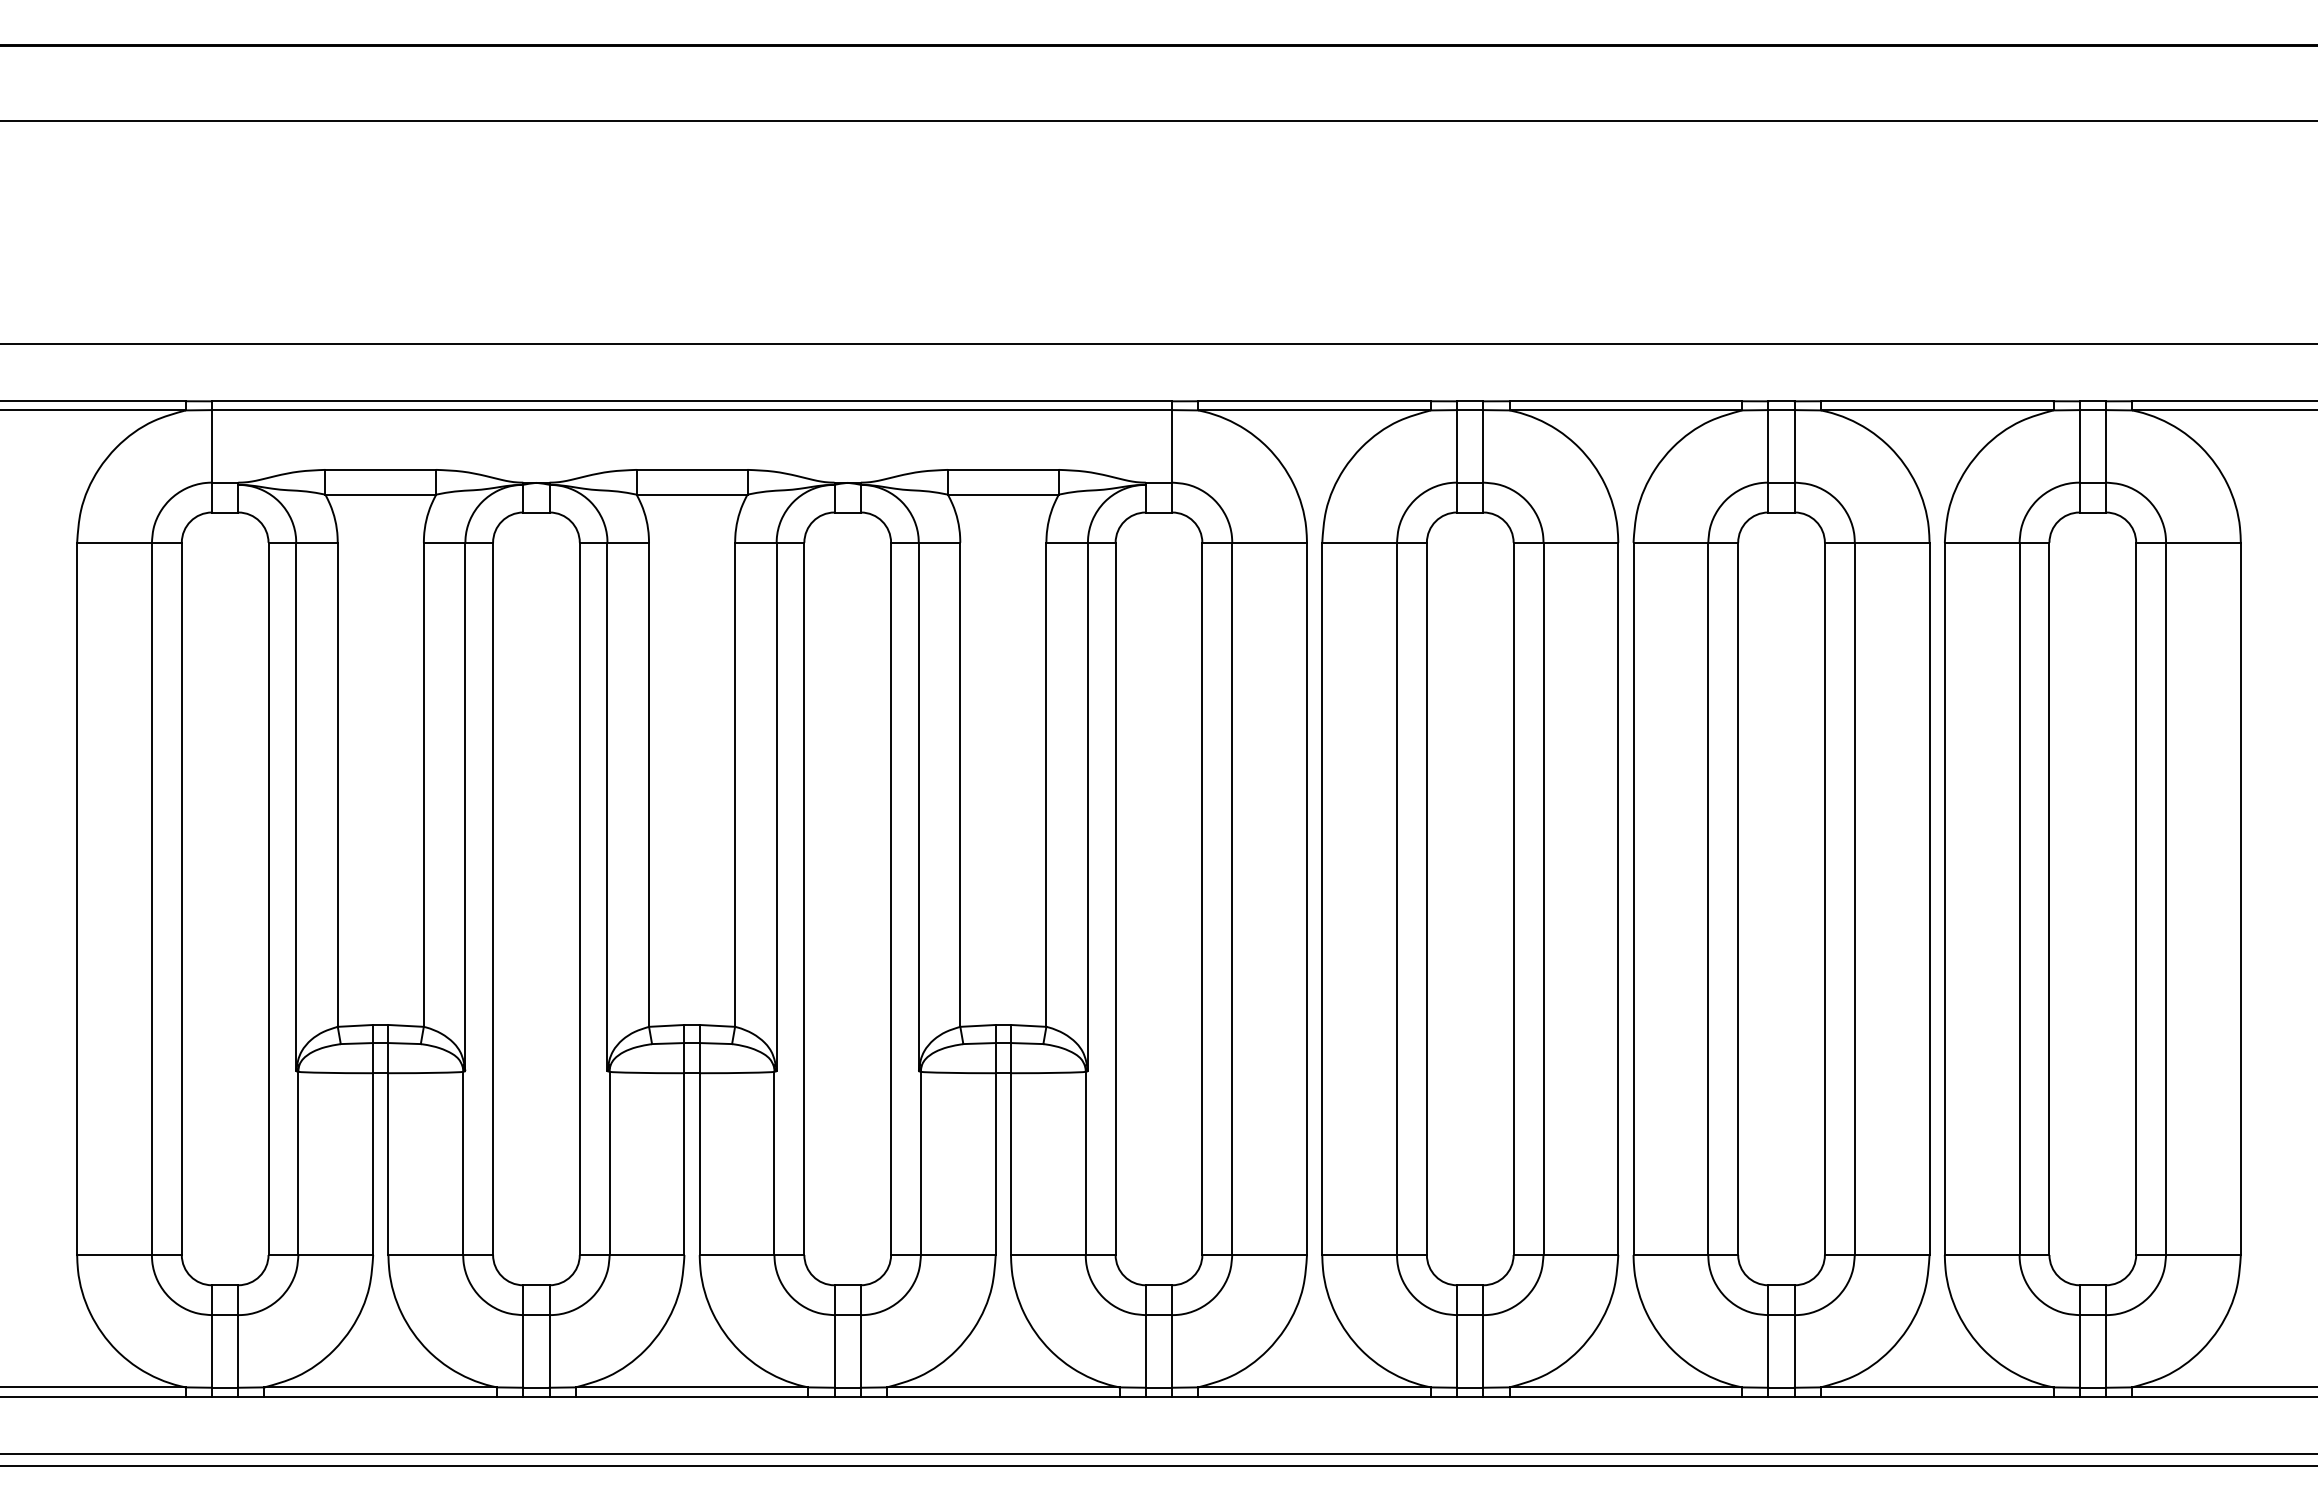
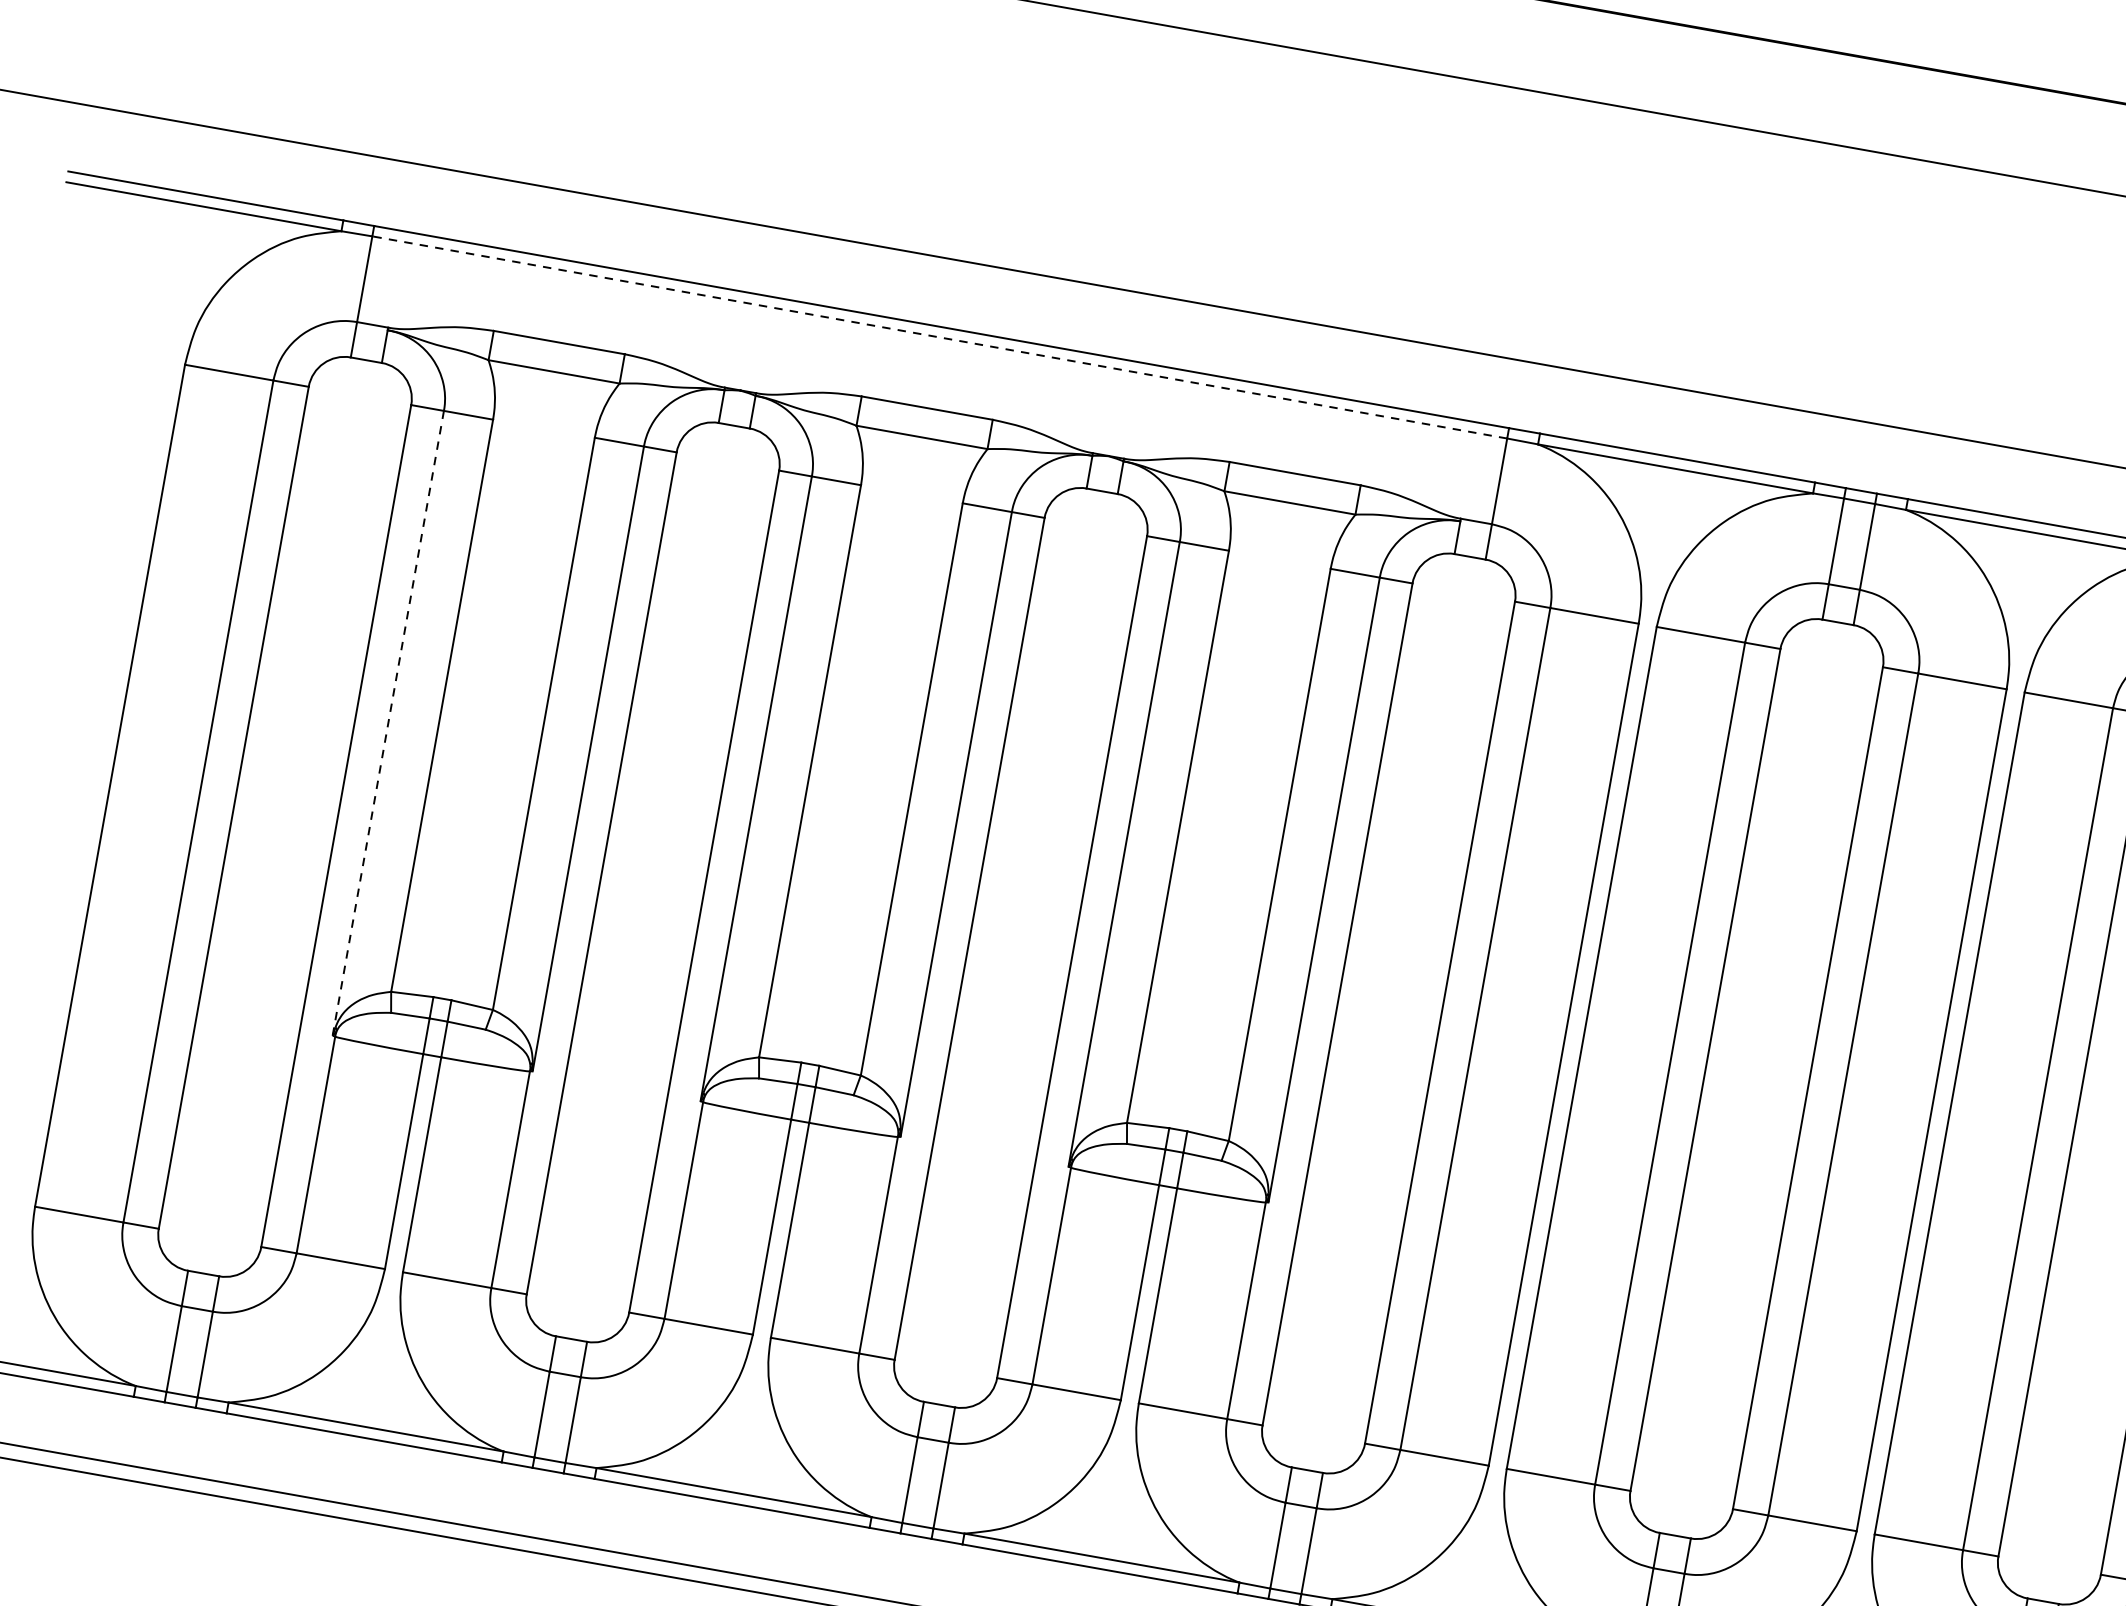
line: (691, 410) -> (939, 337), solid -> dashed
line: (296, 806) -> (388, 722), solid -> dashed

